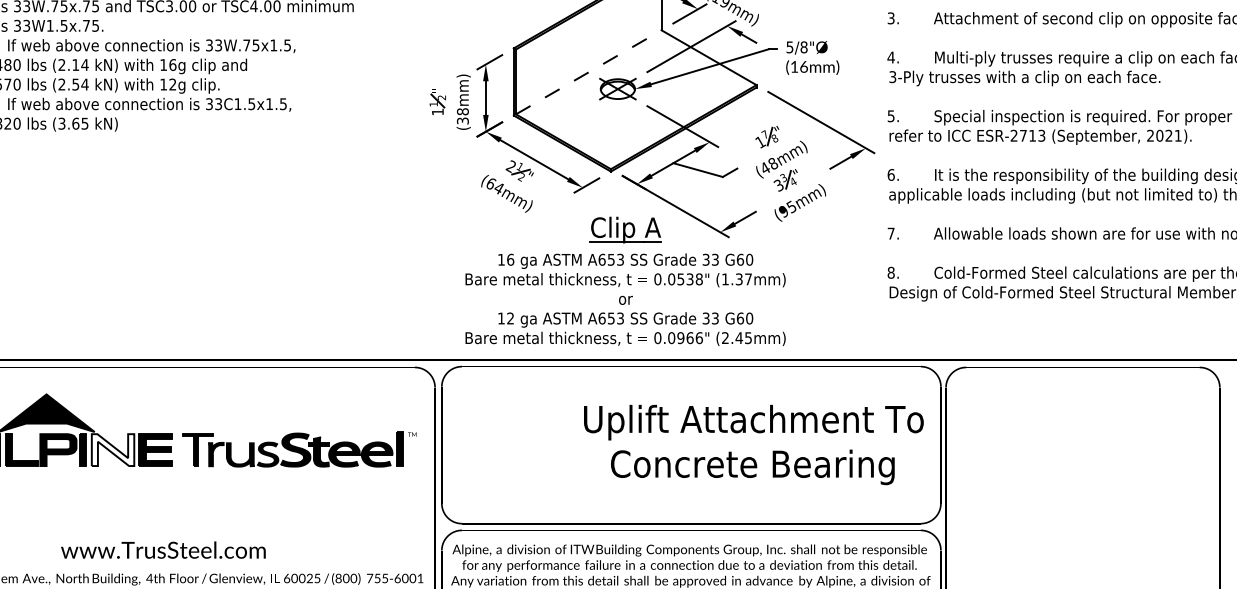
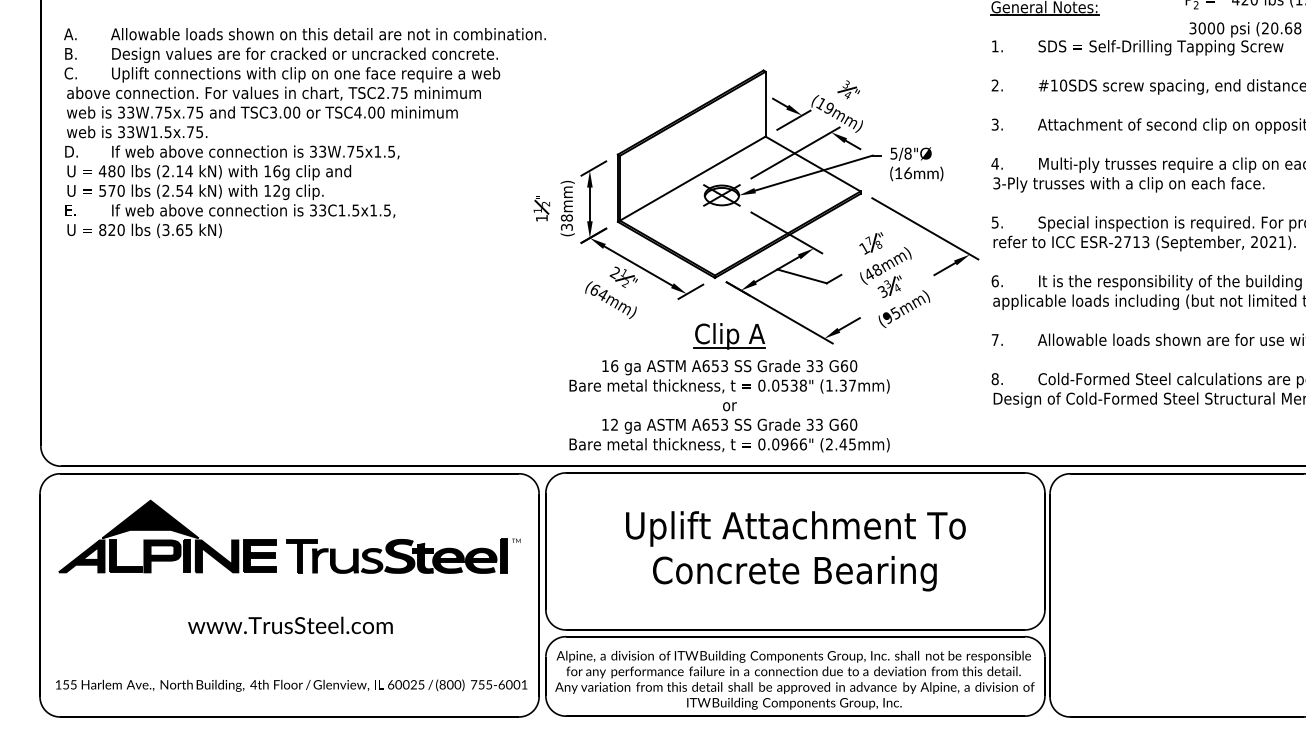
line: (589, 72) -> (693, 178), dashed -> solid
text: (753, 445) -> (795, 551), moved
fill: (112, 450) -> (216, 556), added
text: (163, 550) -> (290, 625), moved

